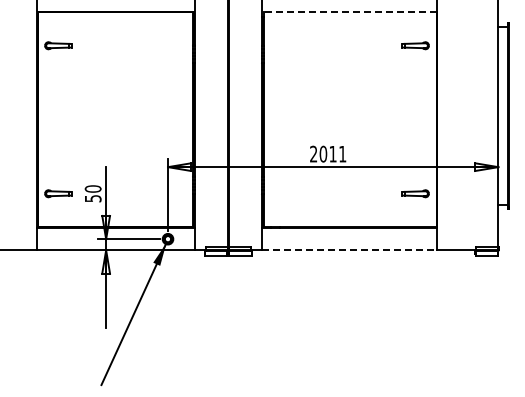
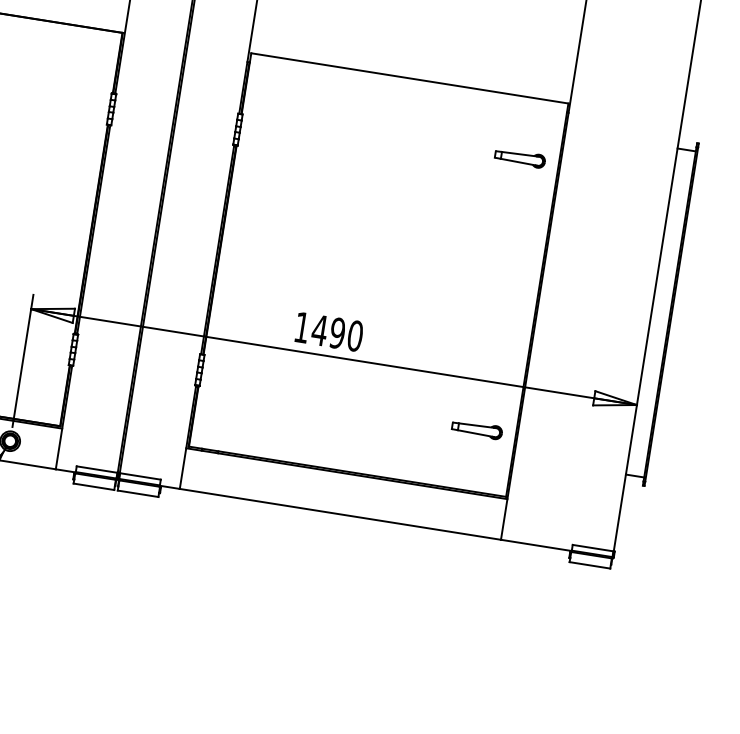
line: (349, 12) -> (408, 78), dashed -> solid
text: (328, 153) -> (329, 330), 2011 -> 1490
line: (349, 250) -> (339, 514), dashed -> solid

